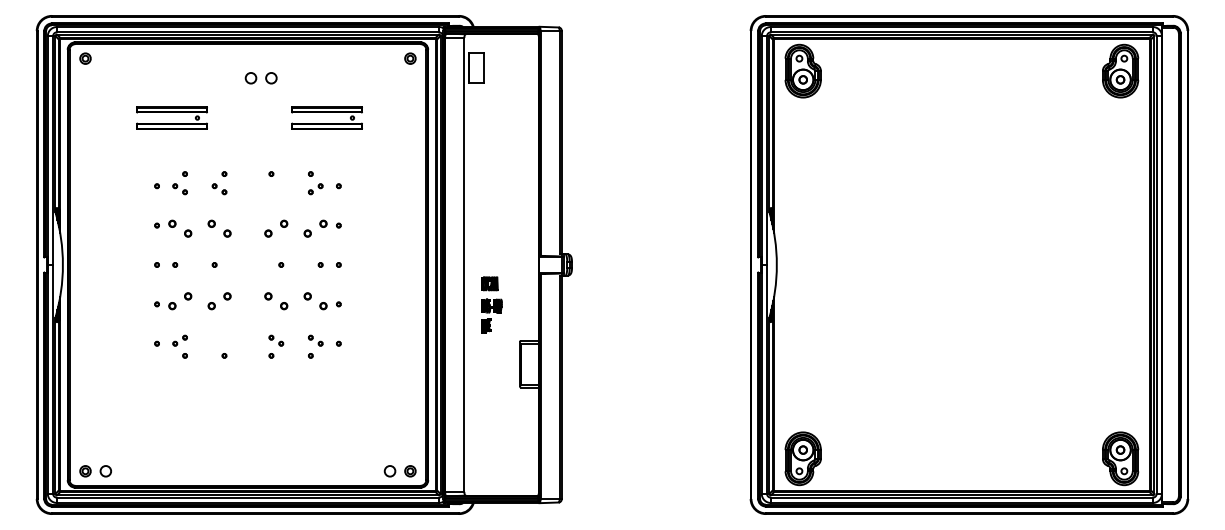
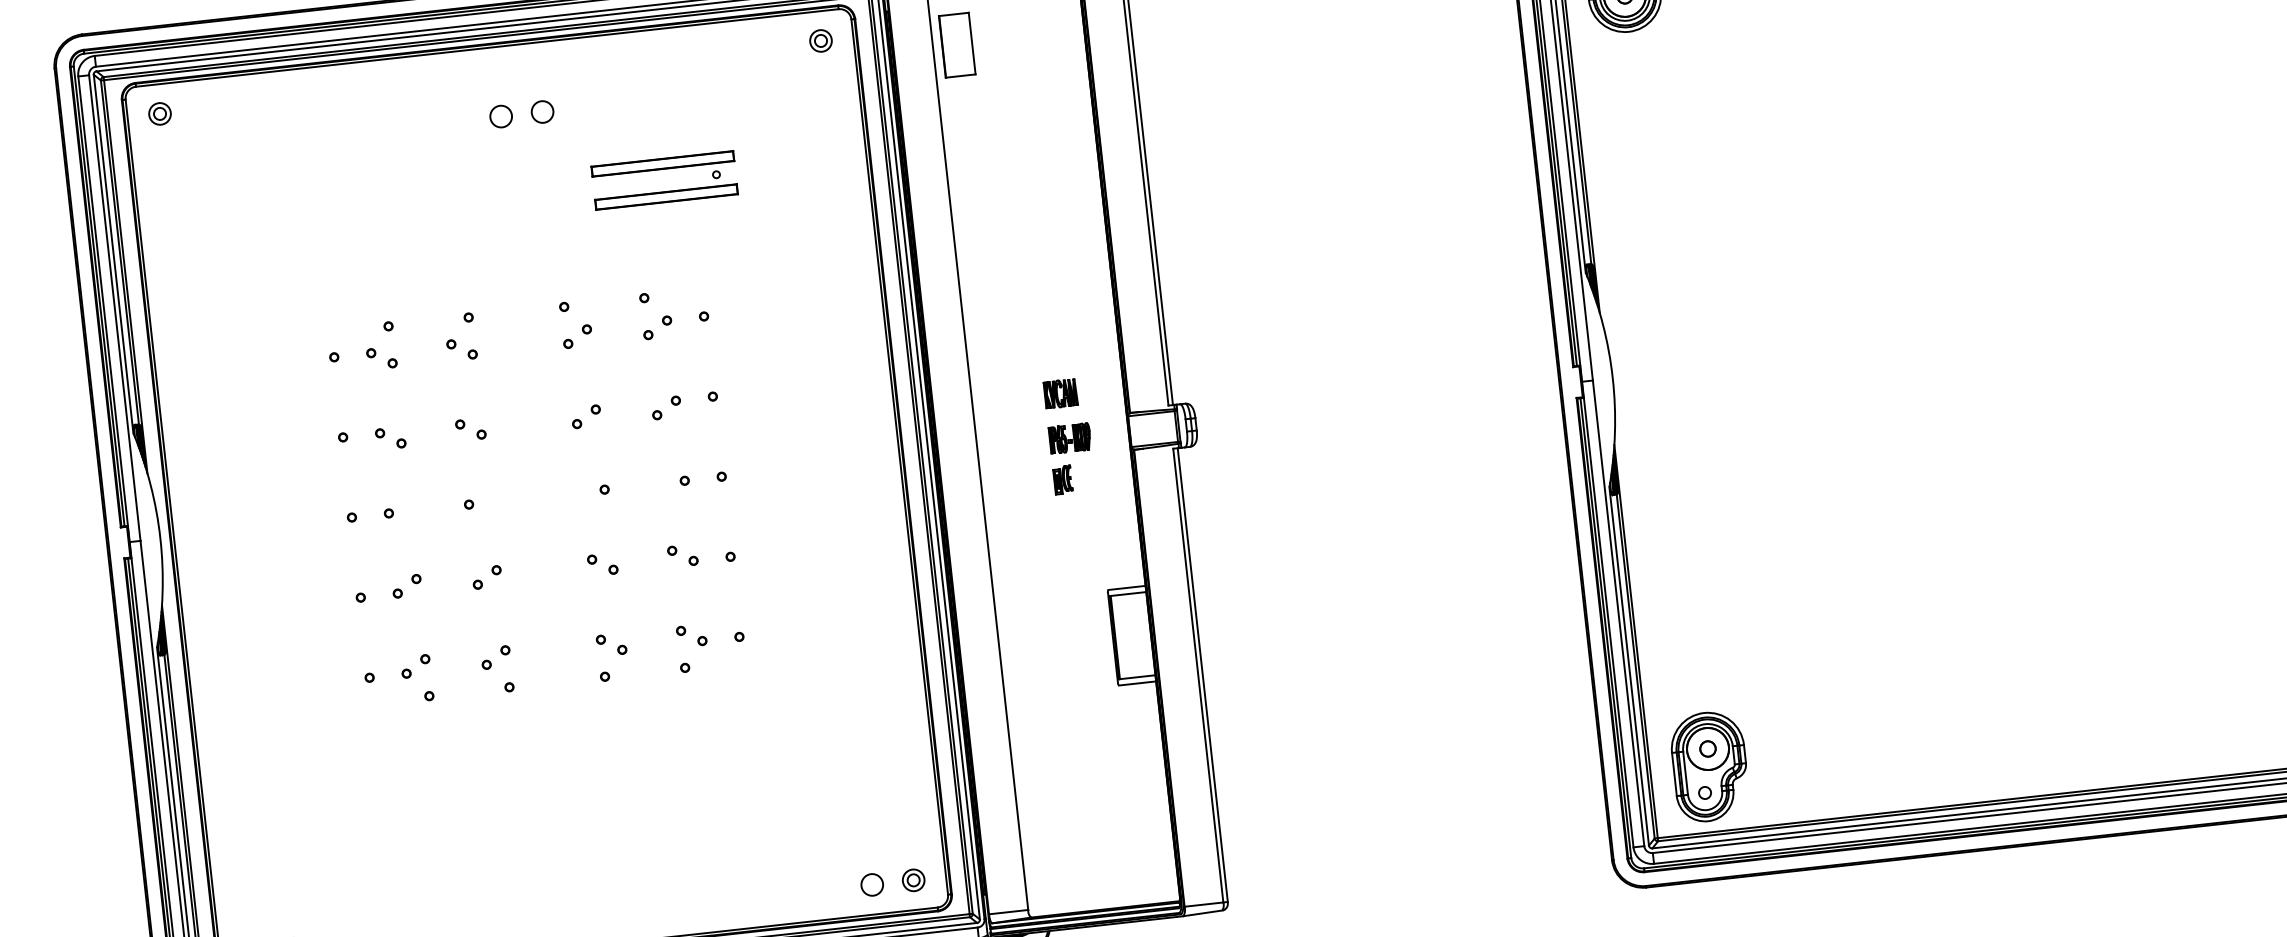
part: (171, 117) -> (348, 214), removed
part: (276, 189) -> (577, 337), added
part: (179, 228) -> (389, 438), size x0.62
part: (219, 228) -> (470, 429), size x0.62
part: (276, 228) -> (586, 416), size x0.62
part: (315, 228) -> (666, 407), size x0.62
part: (179, 301) -> (405, 586), size x0.62
part: (219, 301) -> (487, 577), size x0.62
part: (276, 301) -> (603, 564), size x0.62
part: (315, 301) -> (682, 556), size x0.62
part: (491, 304) -> (1068, 435), moved
part: (219, 340) -> (495, 657), added

